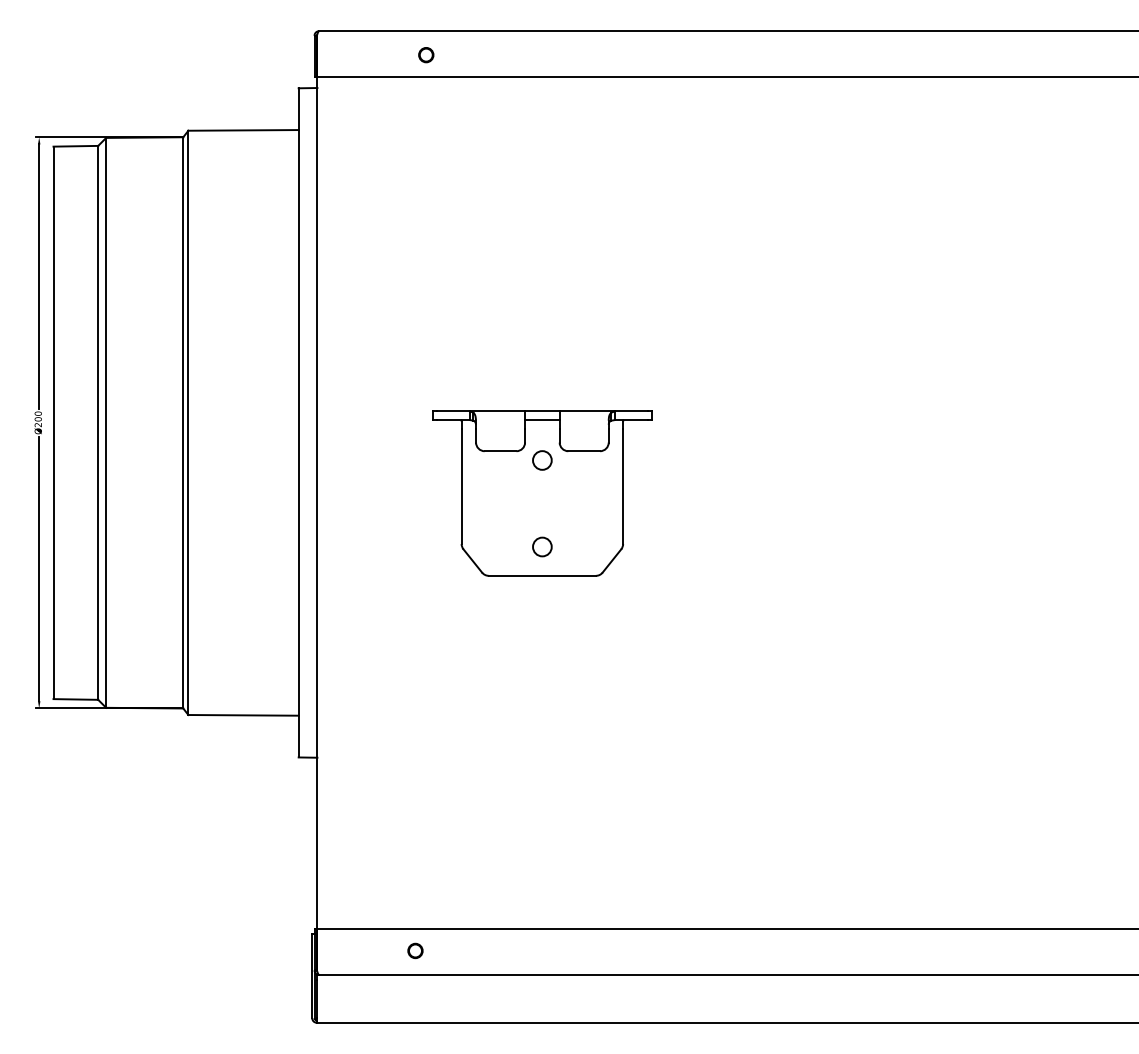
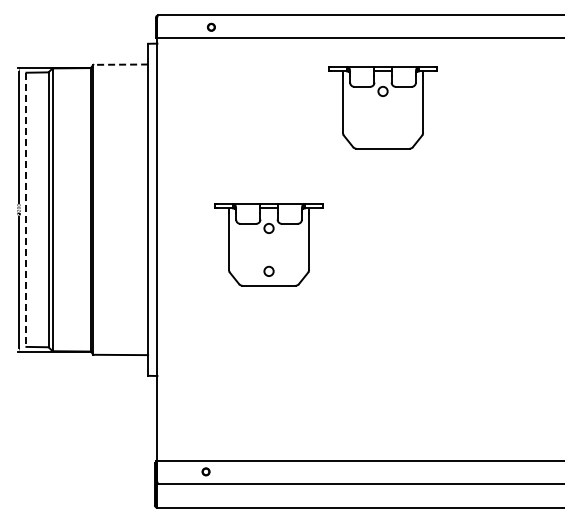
line: (243, 130) -> (120, 64), solid -> dashed
part: (771, 216) -> (382, 107), added
line: (53, 424) -> (26, 210), solid -> dashed

